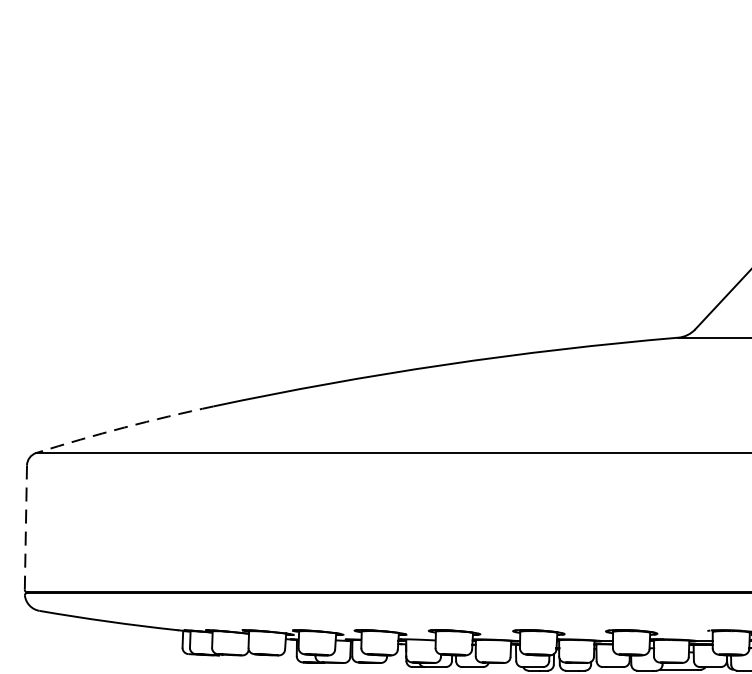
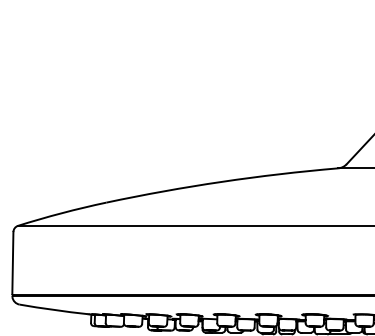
arc: (123, 428) -> (61, 213), dashed -> solid
line: (25, 528) -> (12, 263), dashed -> solid

